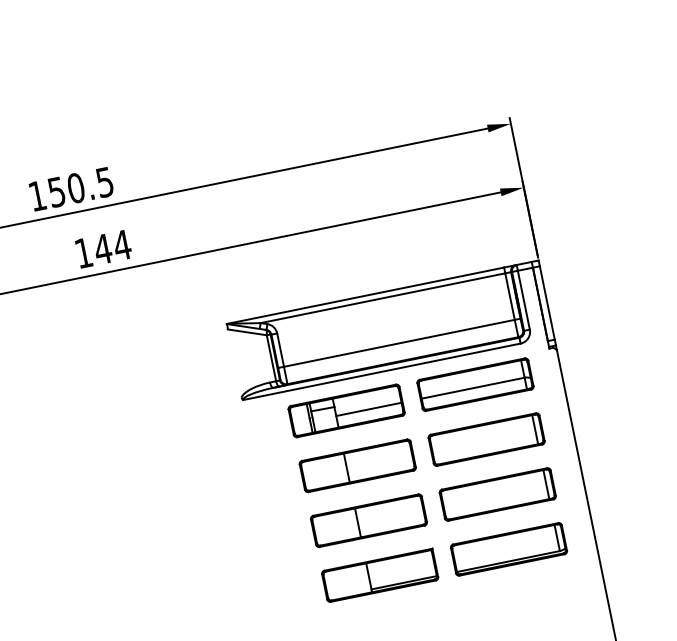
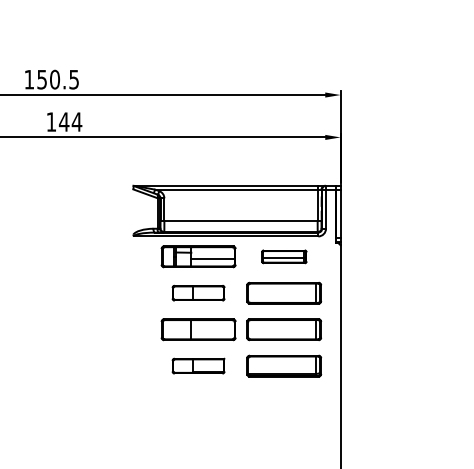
part: (475, 384) -> (284, 256), size x0.6
part: (357, 464) -> (198, 292), size x0.7
part: (379, 574) -> (198, 365), size x0.7

